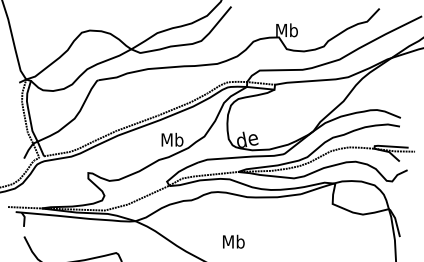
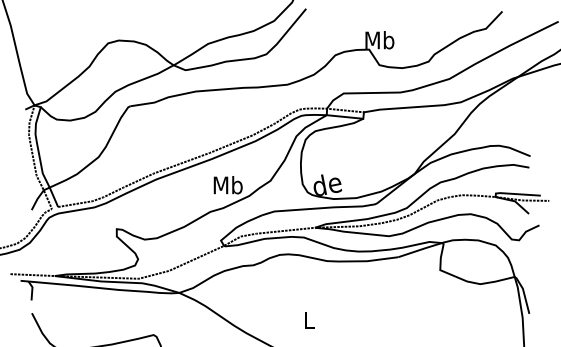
text: (233, 241) -> (308, 319), Mb -> L

